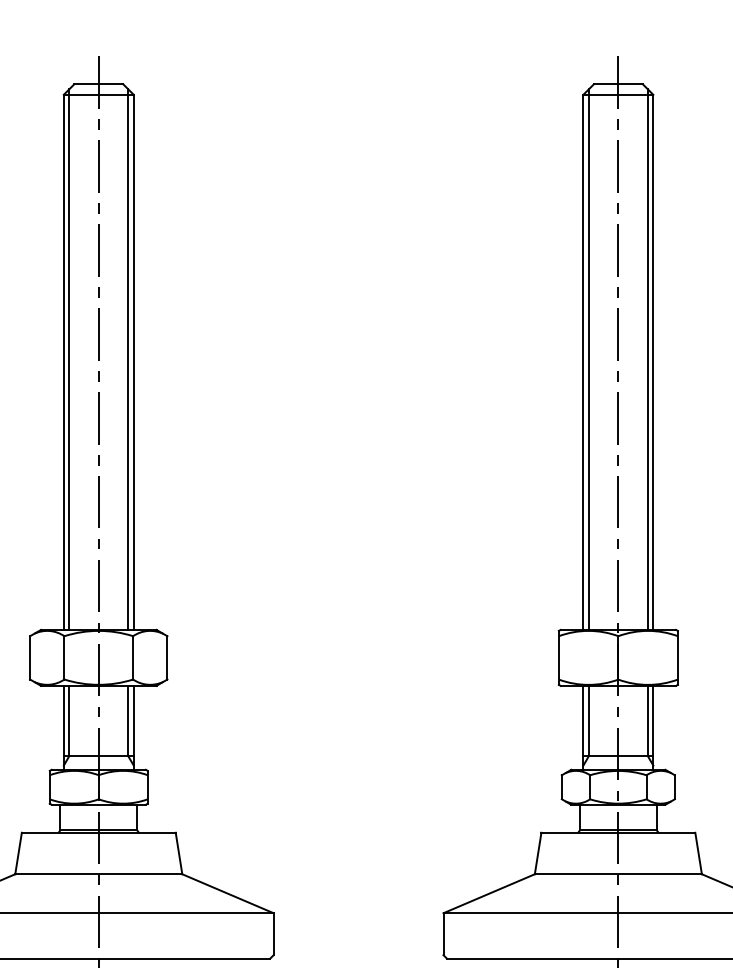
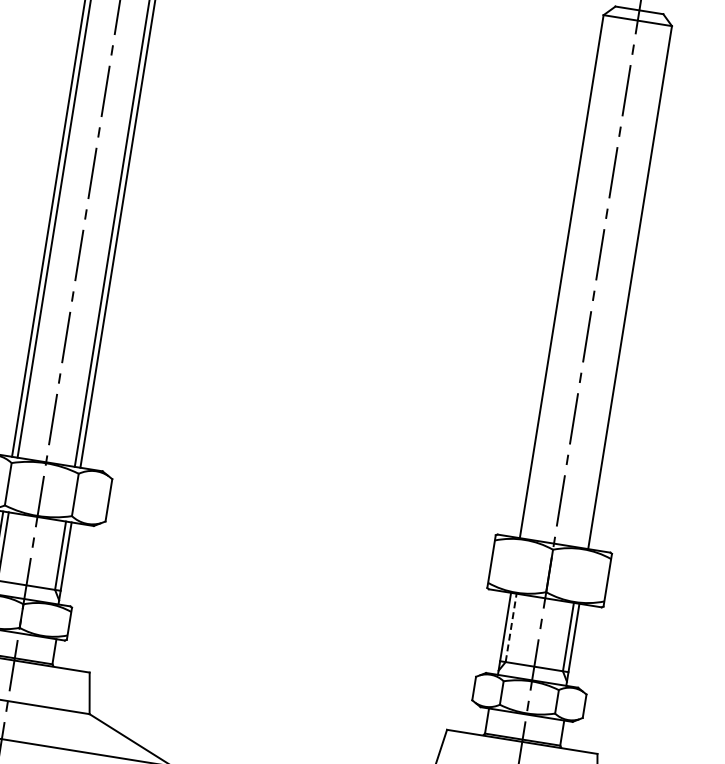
line: (589, 359) -> (568, 274), removed
line: (647, 359) -> (624, 283), removed
line: (589, 720) -> (511, 627), solid -> dashed

